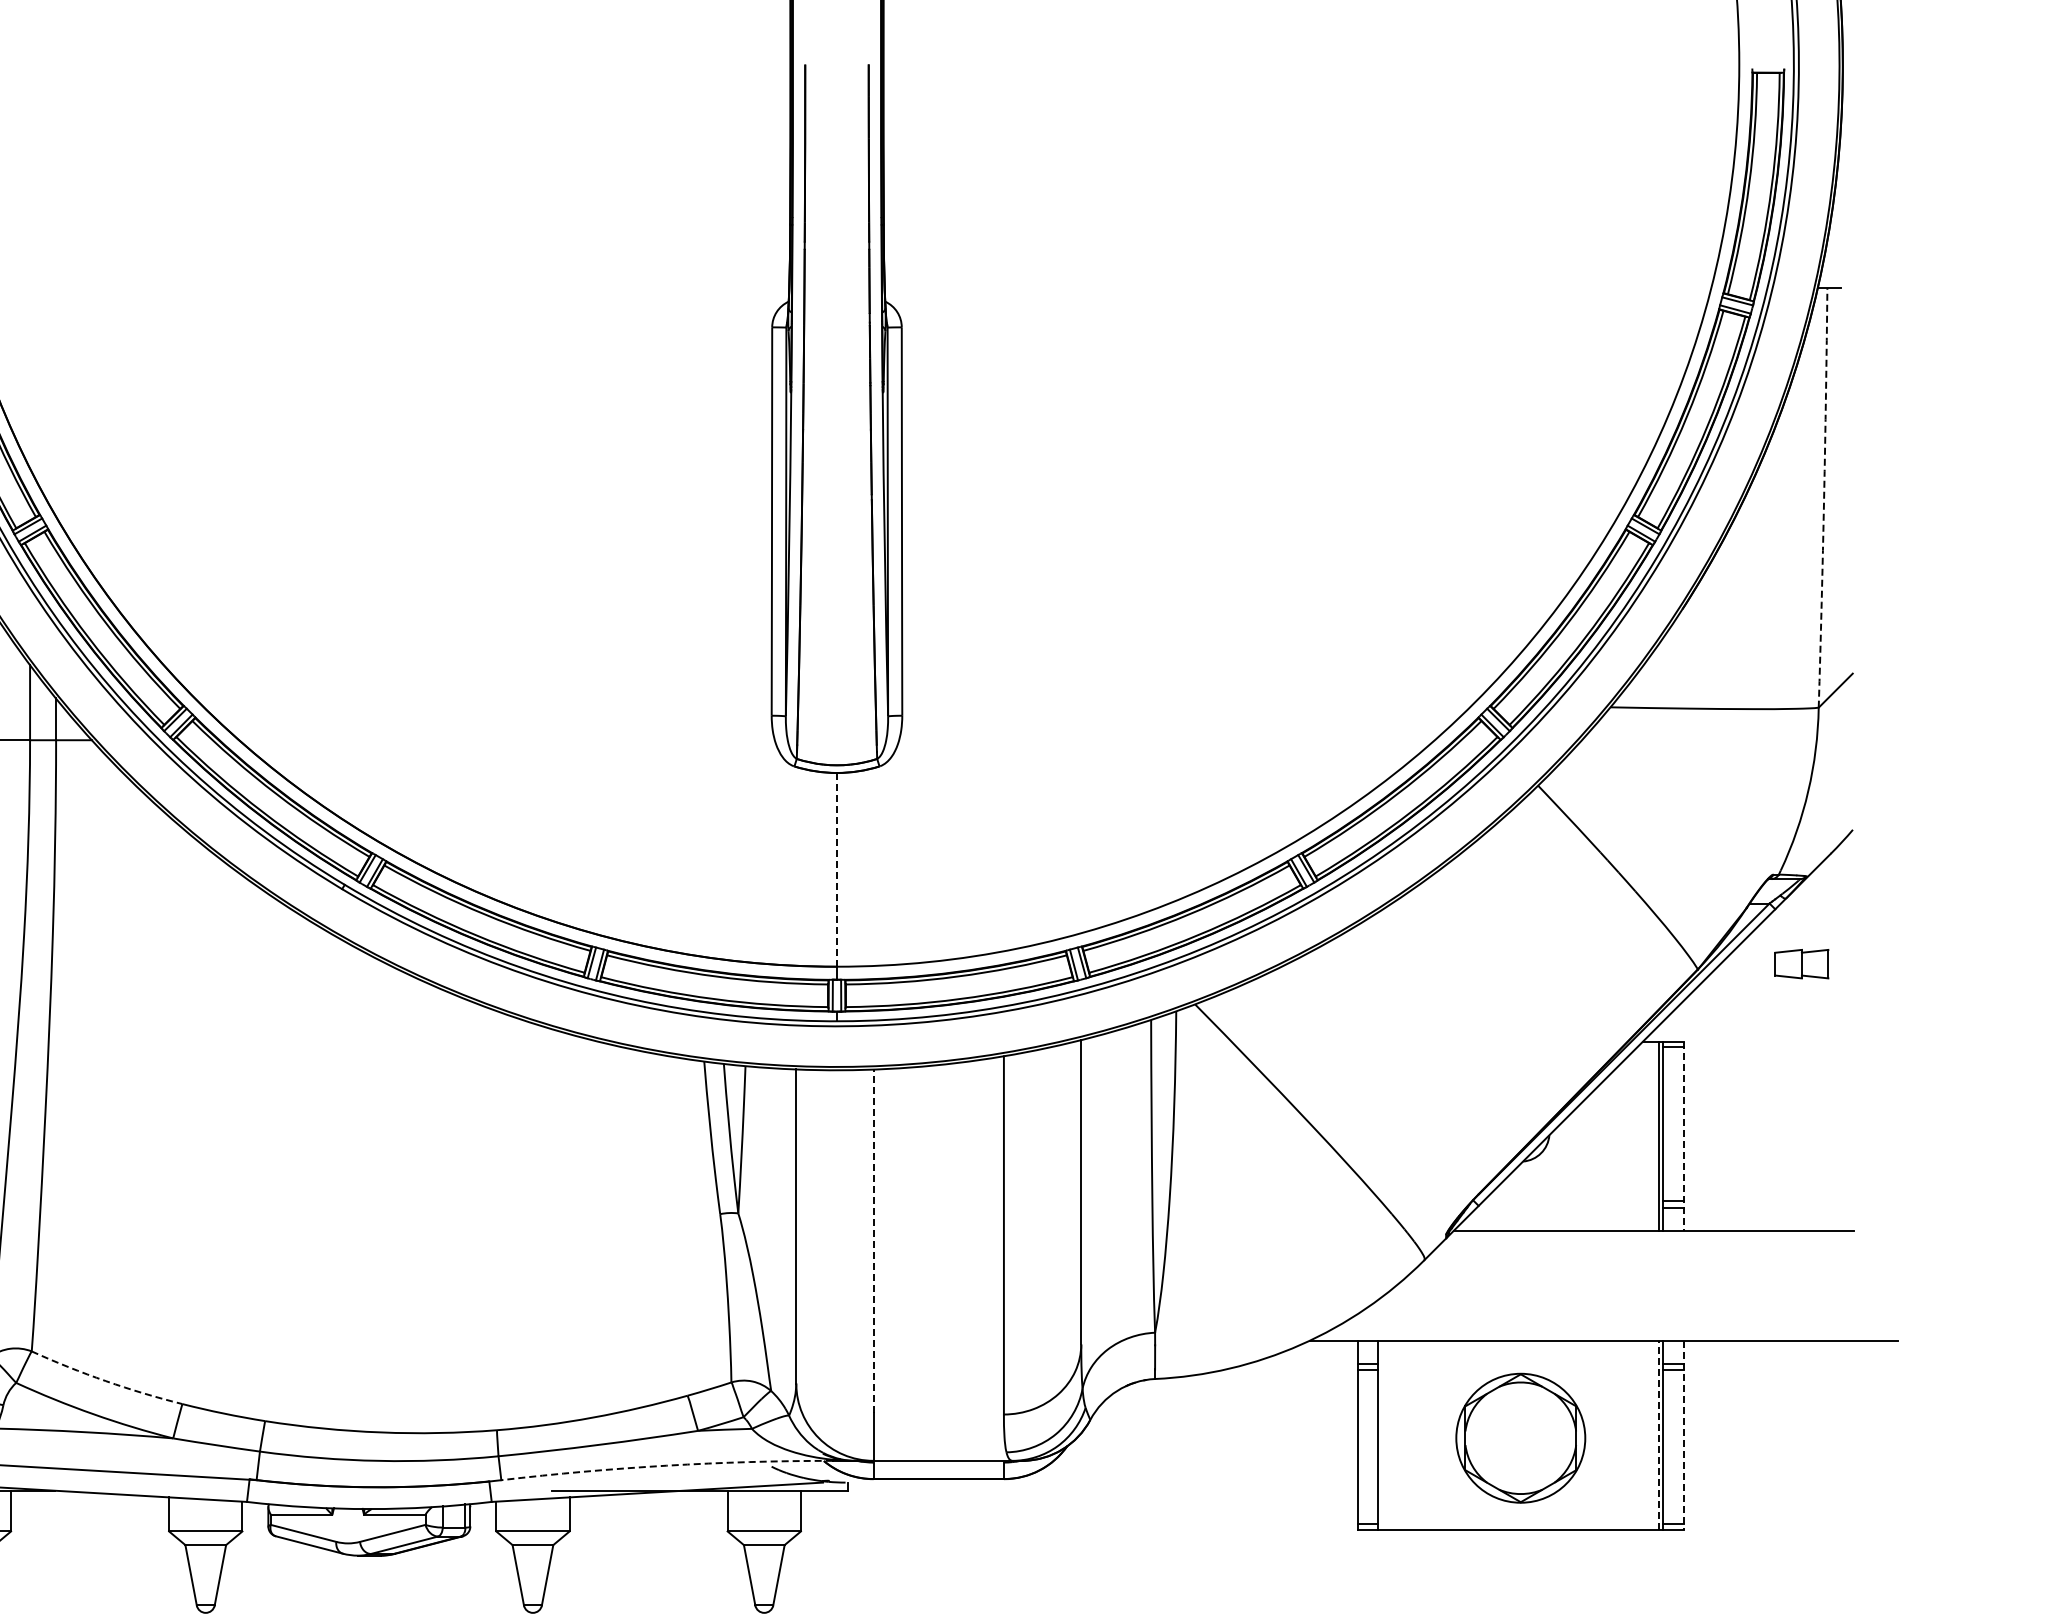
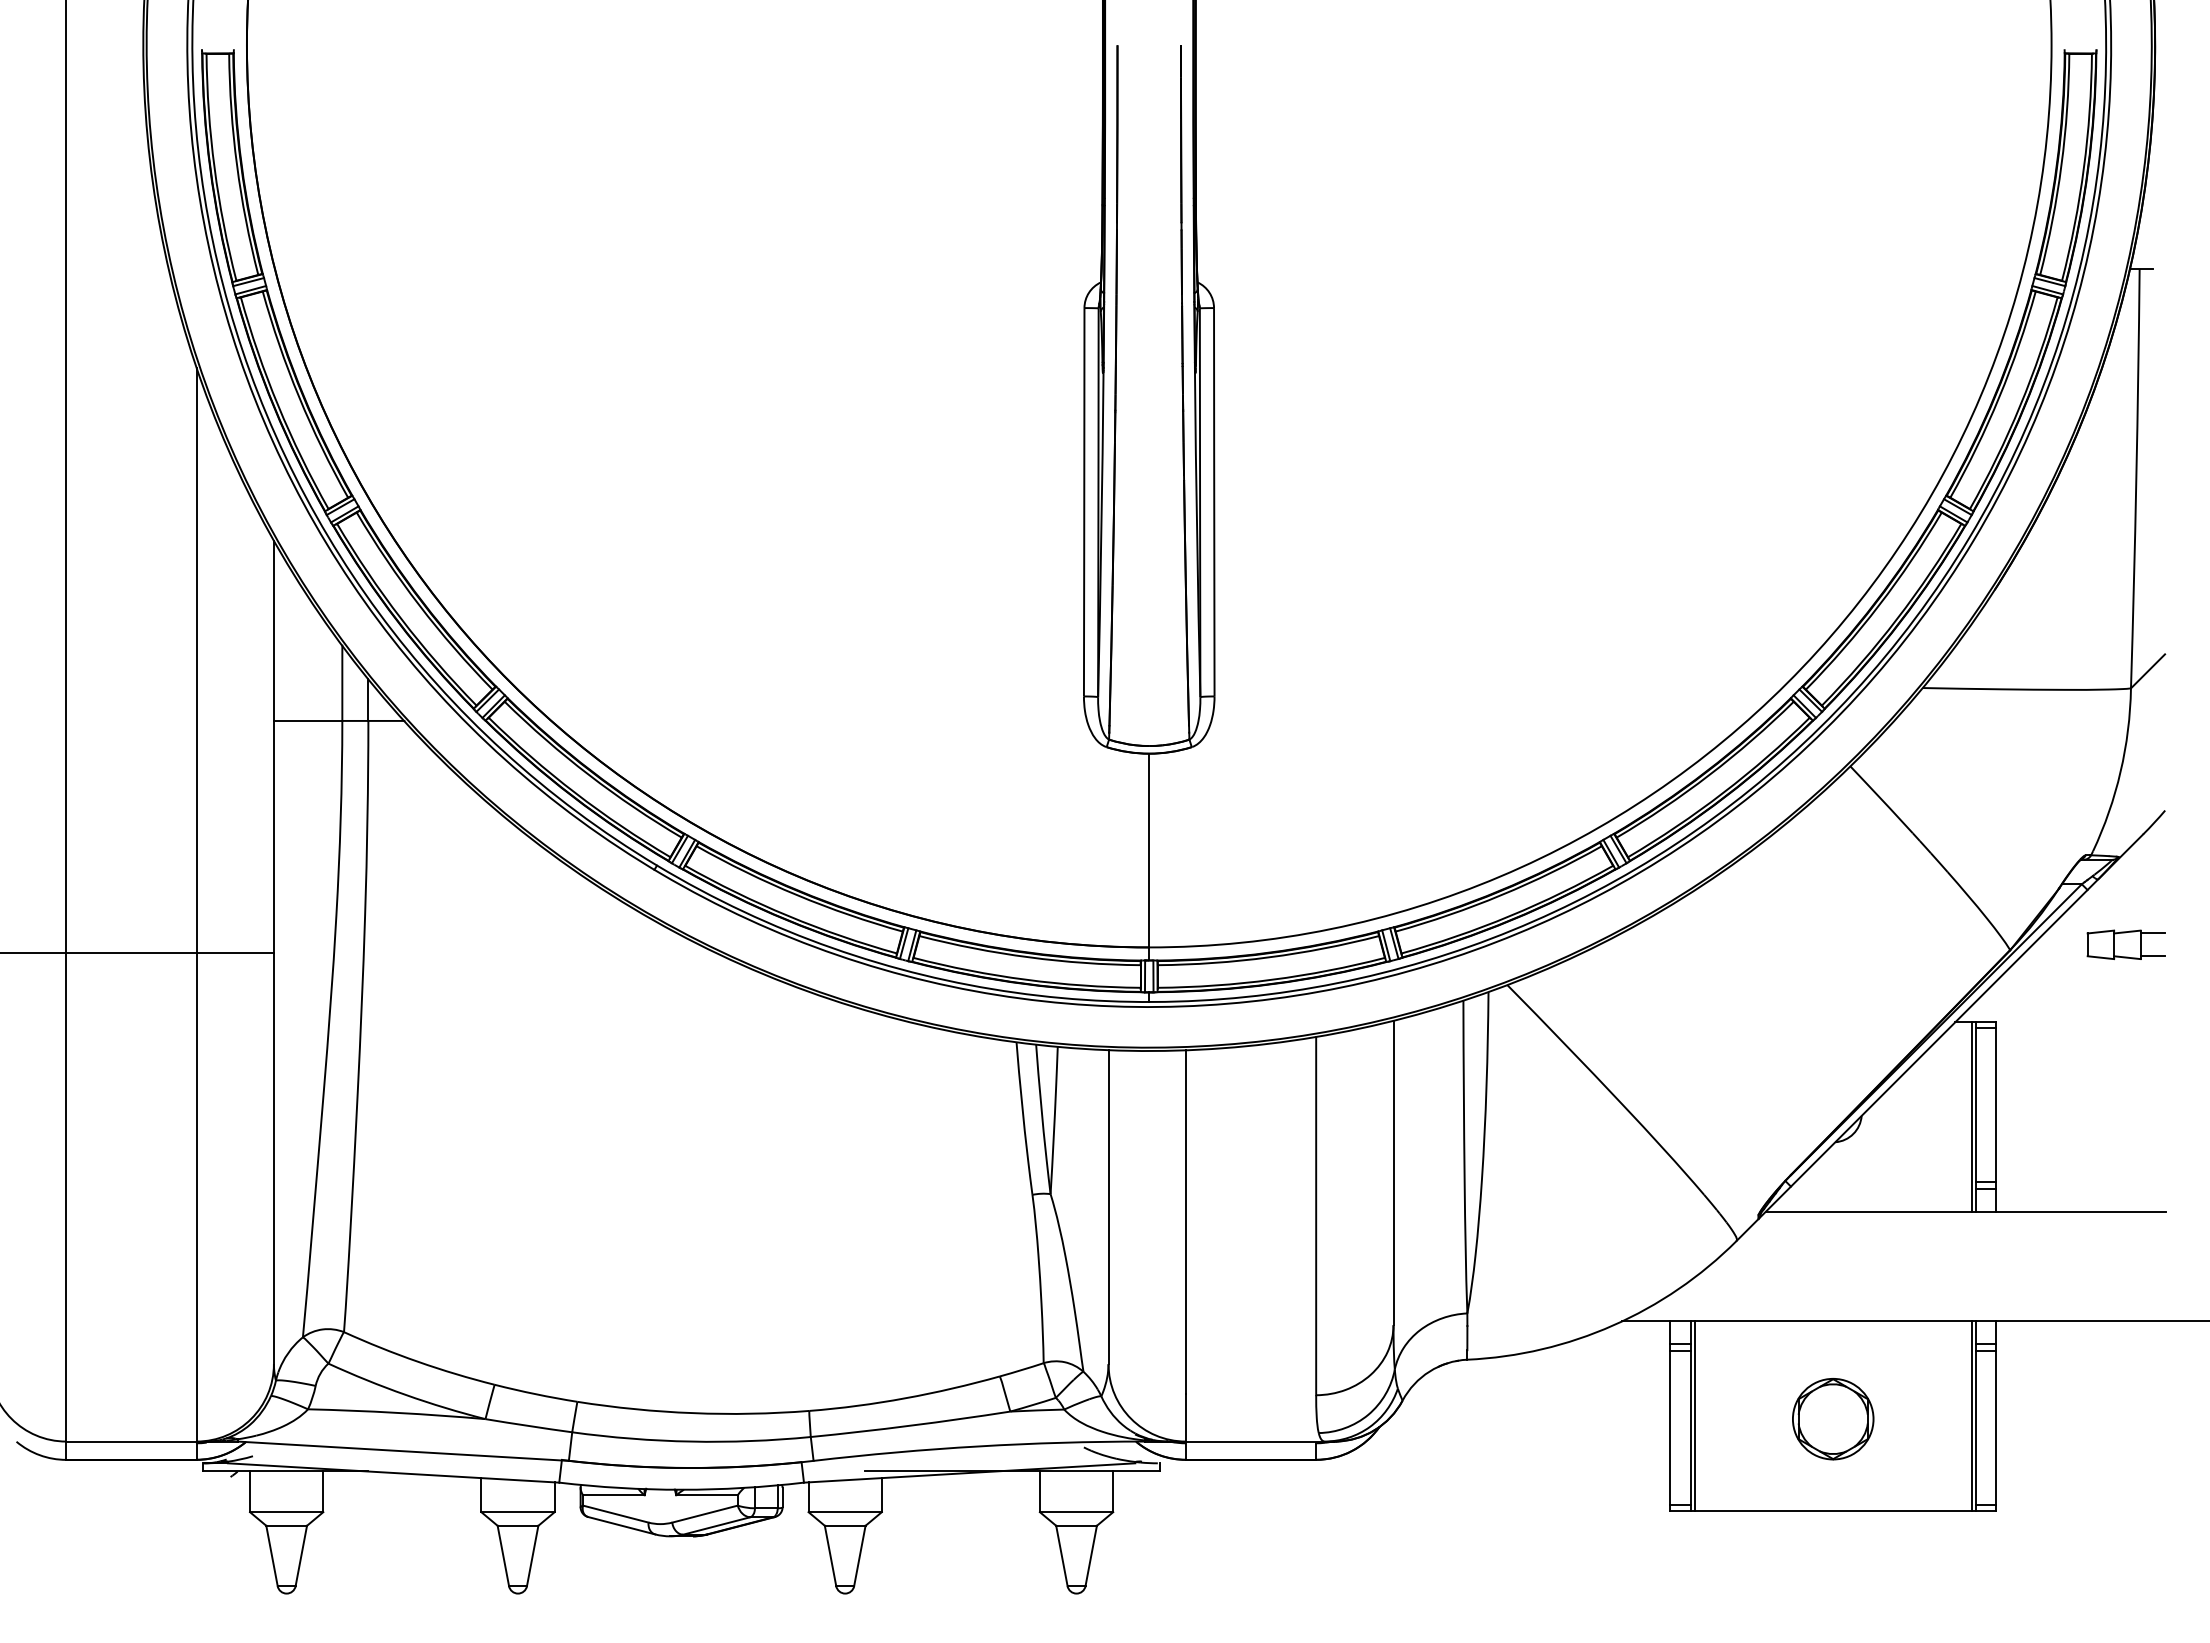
arc: (1824, 497) -> (2136, 478), dashed -> solid
line: (837, 869) -> (1149, 850), dashed -> solid
line: (1840, 952) -> (2152, 933), added
line: (1840, 975) -> (2152, 956), added
line: (1684, 1135) -> (1996, 1116), dashed -> solid
line: (873, 1240) -> (1185, 1221), dashed -> solid
arc: (106, 1380) -> (418, 1361), dashed -> solid
line: (1382, 1434) -> (1694, 1415), added
line: (1659, 1435) -> (1971, 1416), dashed -> solid
line: (1684, 1435) -> (1996, 1416), dashed -> solid
part: (1521, 1438) -> (1833, 1419), size x0.62
arc: (666, 1465) -> (978, 1446), dashed -> solid

